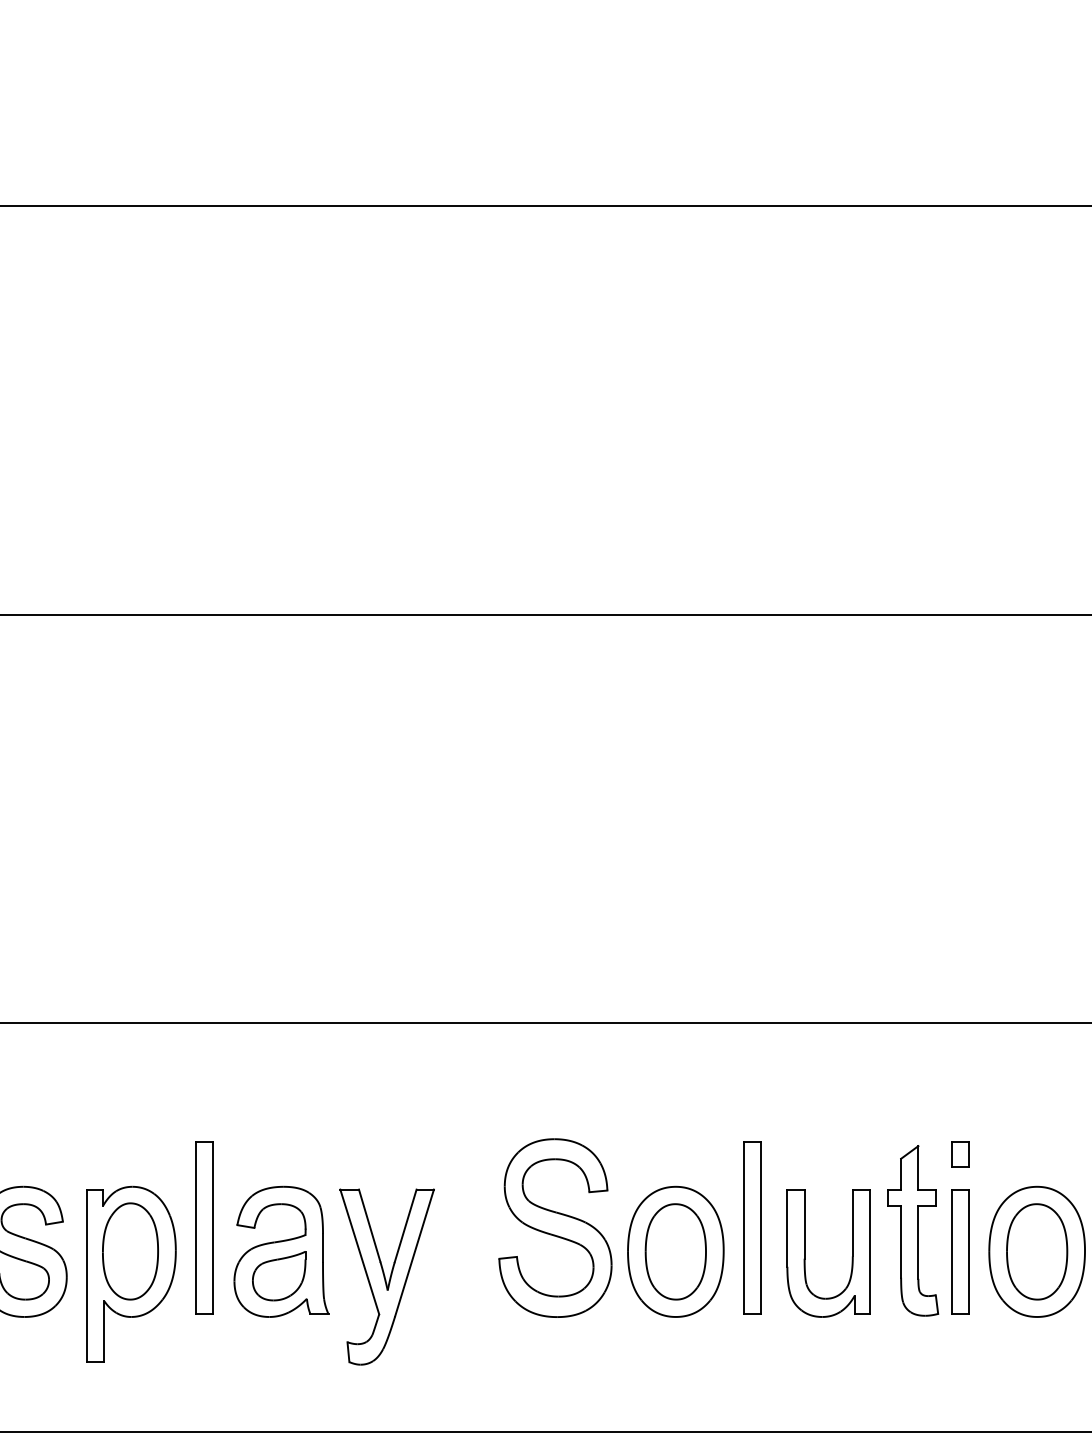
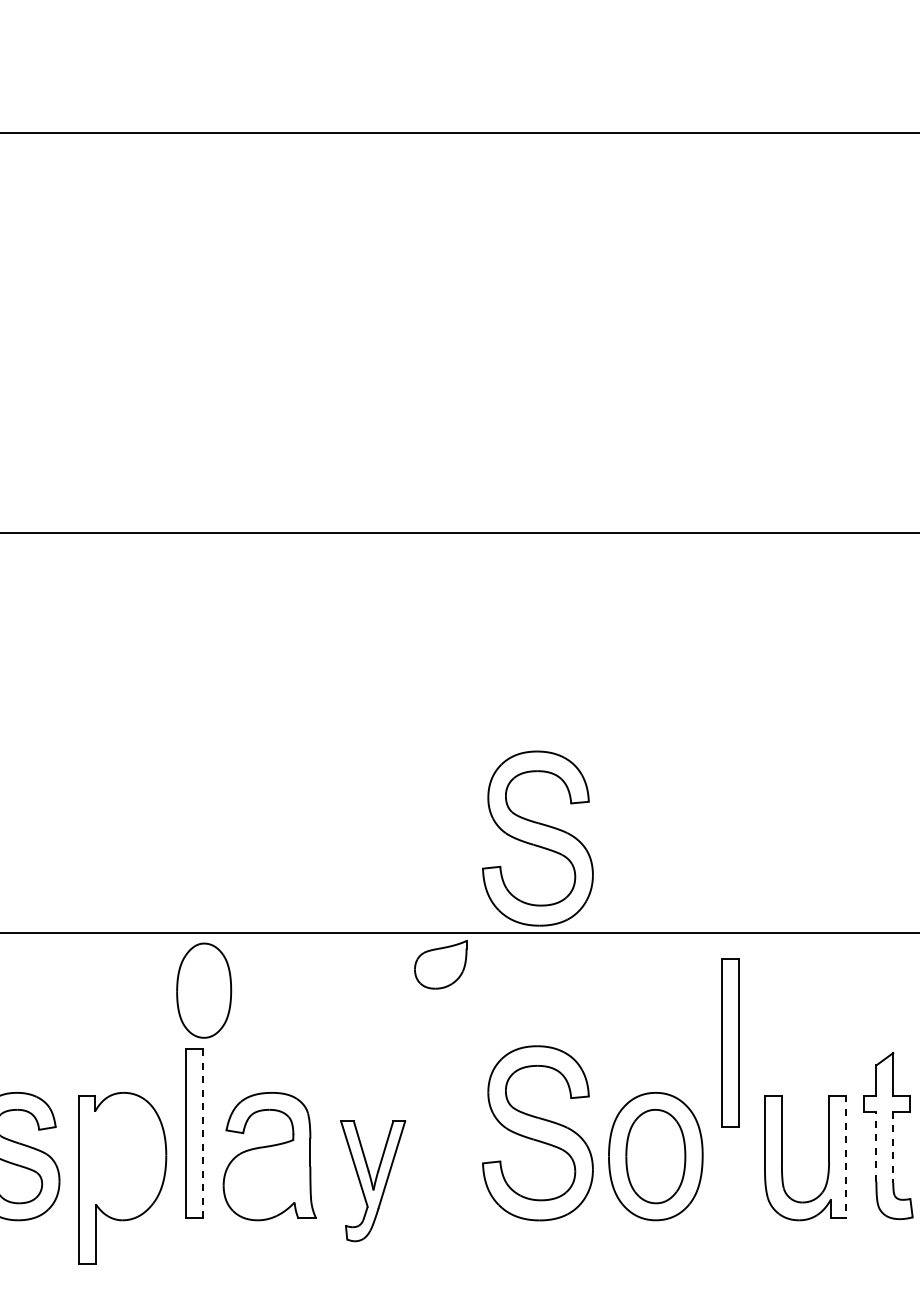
part: (555, 926) -> (538, 837), added
part: (752, 1227) -> (730, 1042), moved
line: (213, 1228) -> (203, 1133), solid -> dashed
line: (901, 1241) -> (876, 1146), solid -> dashed
line: (918, 1242) -> (893, 1147), solid -> dashed
part: (130, 1251) -> (204, 990), moved
line: (870, 1252) -> (846, 1157), solid -> dashed
part: (279, 1276) -> (441, 965), moved
part: (386, 1276) -> (372, 1180), size x0.7

